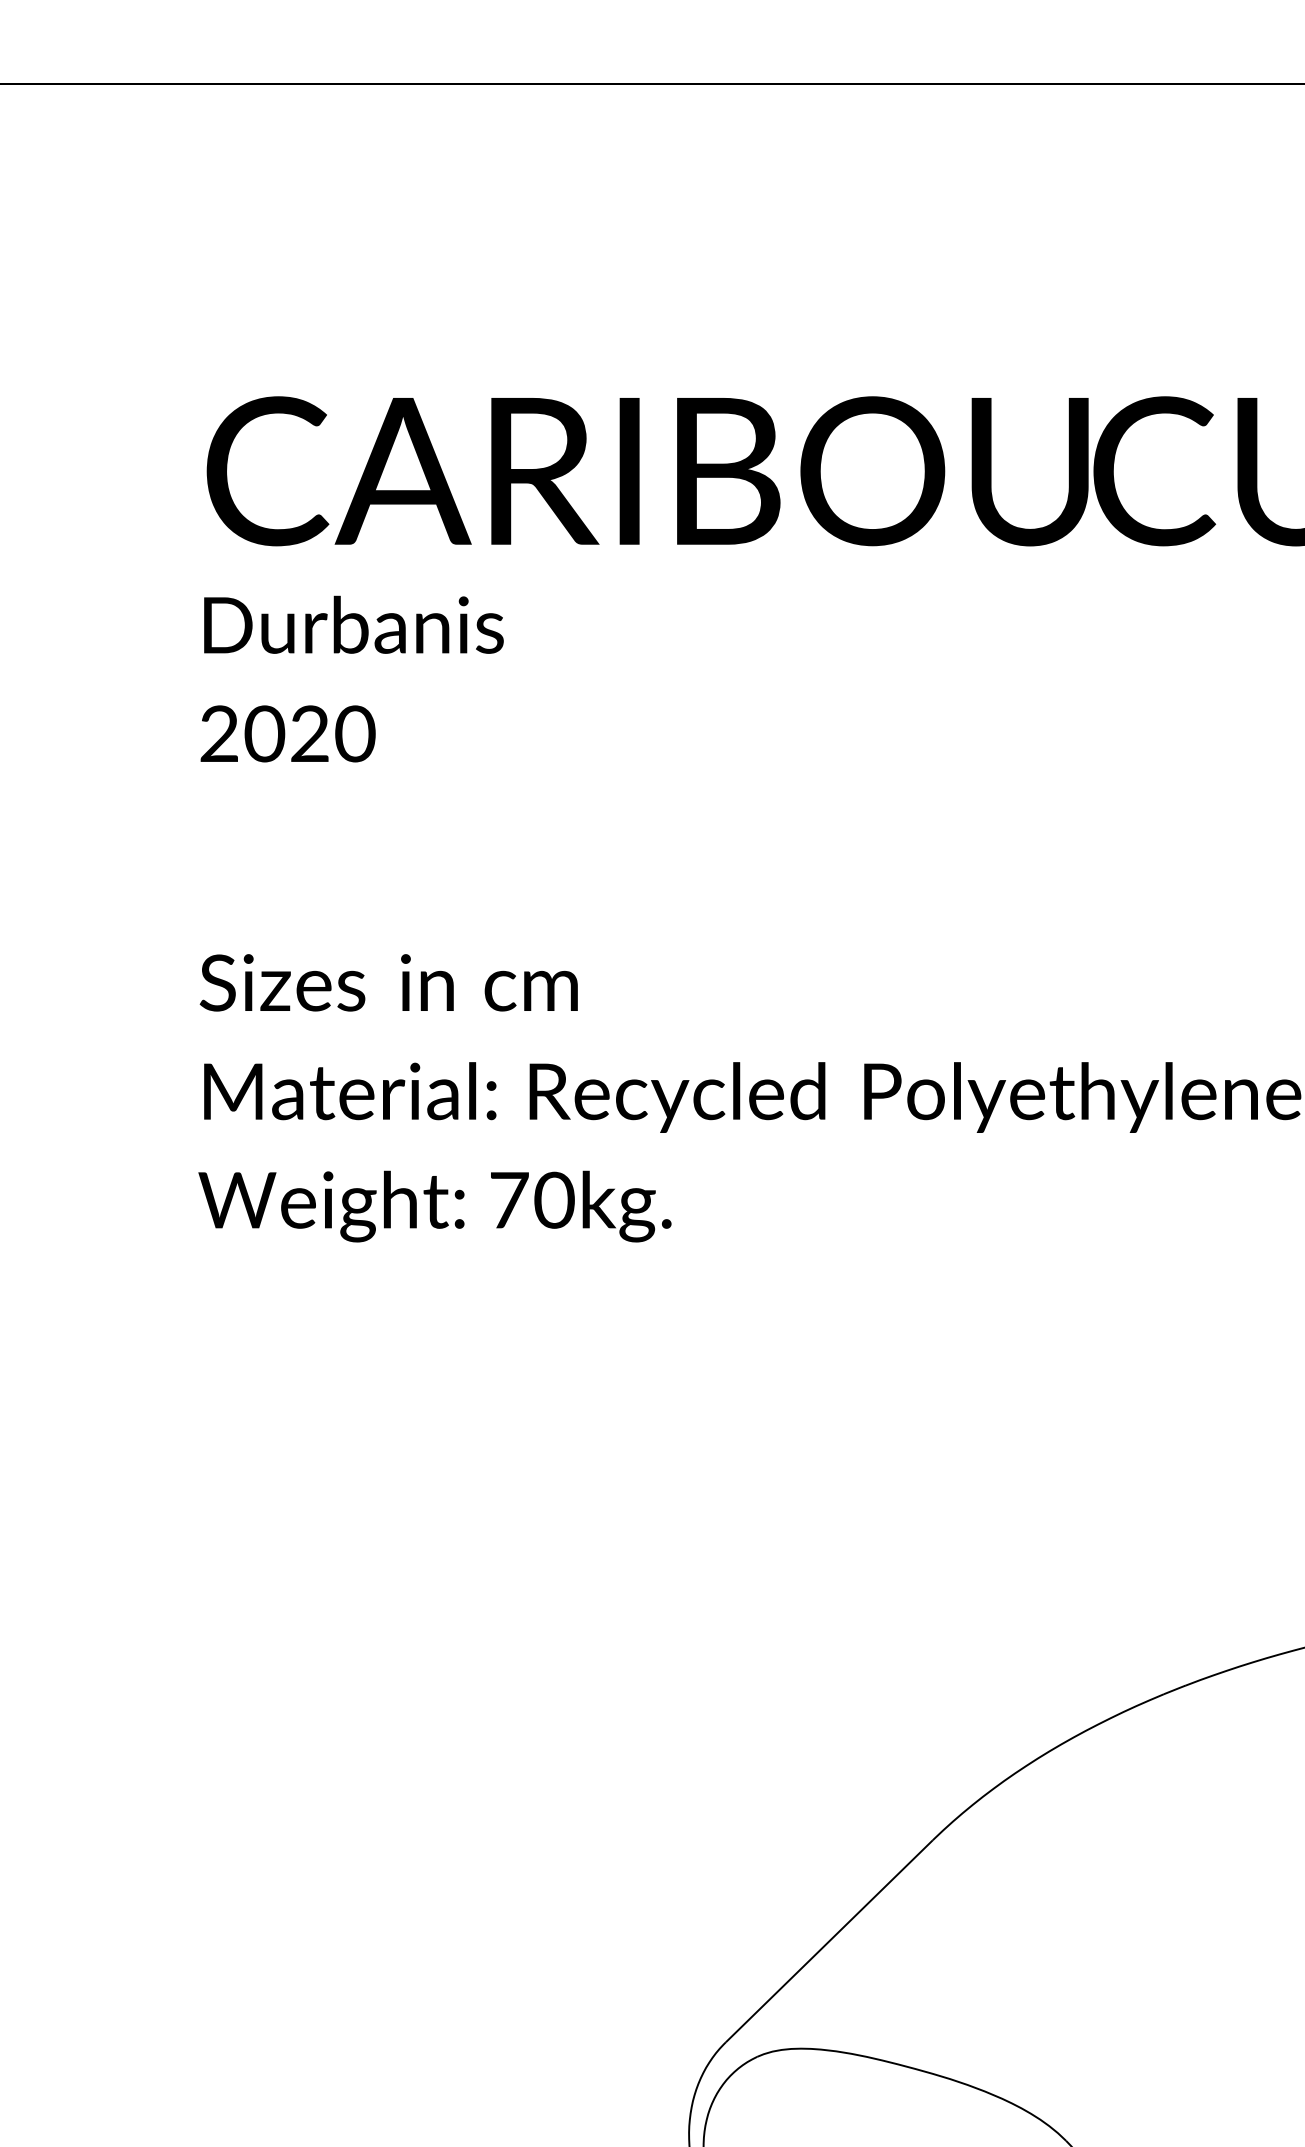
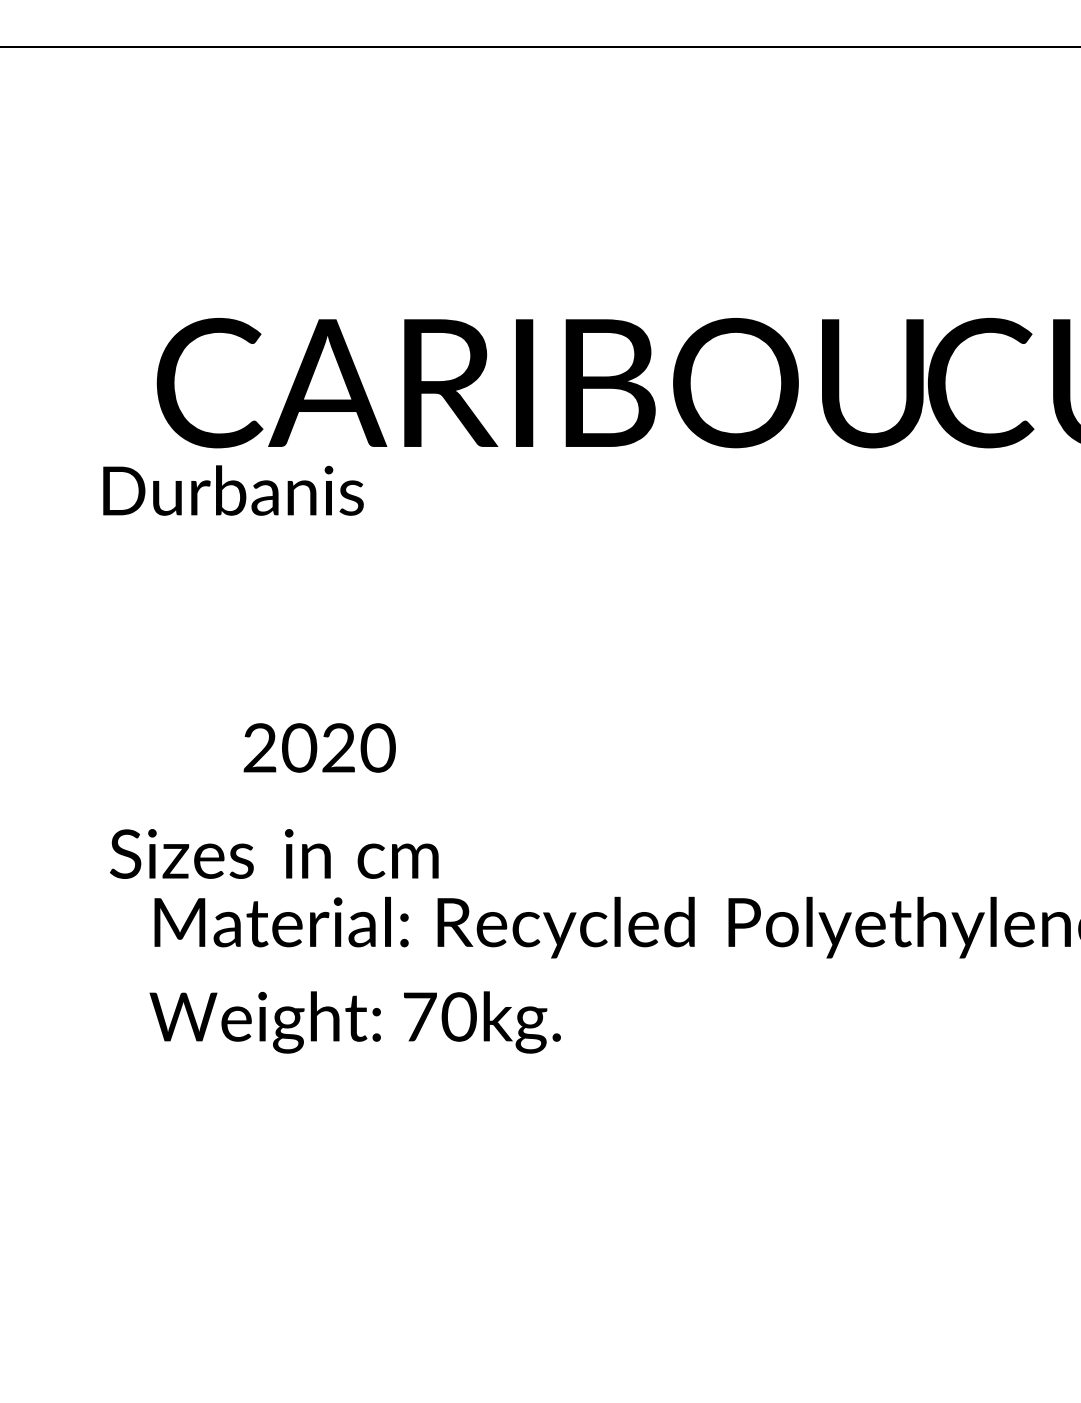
text: (353, 624) -> (233, 490), moved
text: (287, 733) -> (319, 747), moved
text: (388, 982) -> (273, 853), moved

